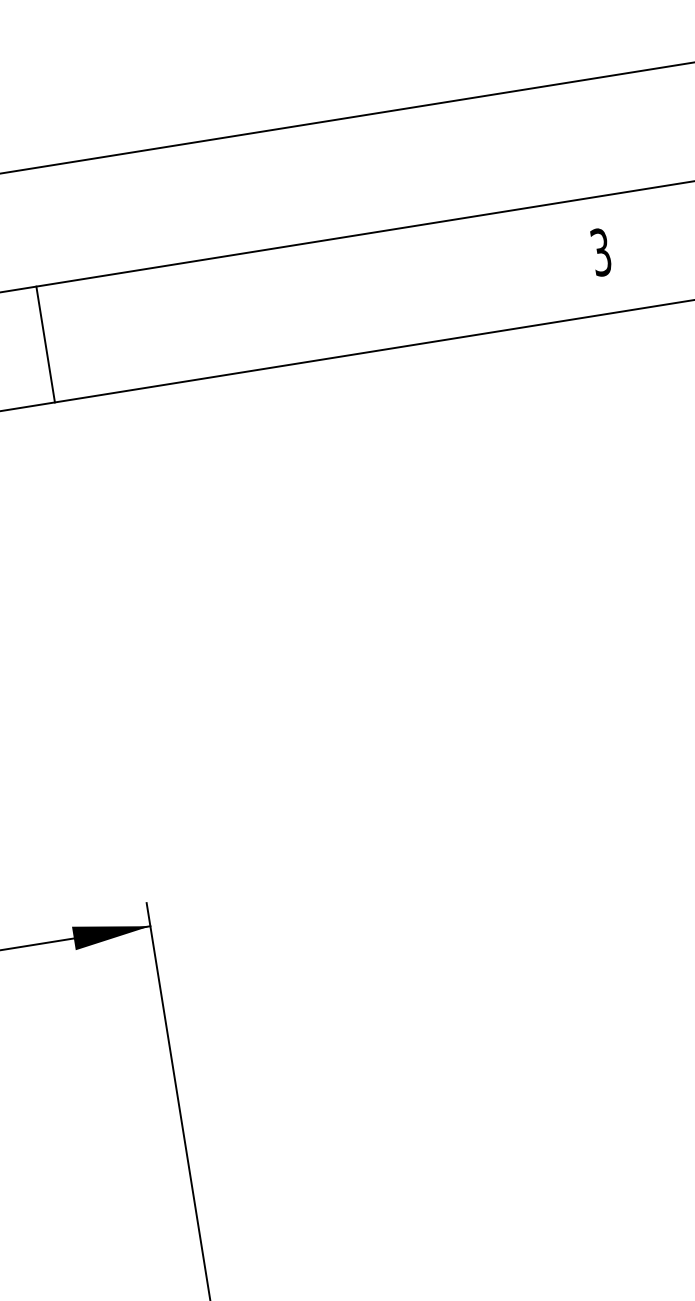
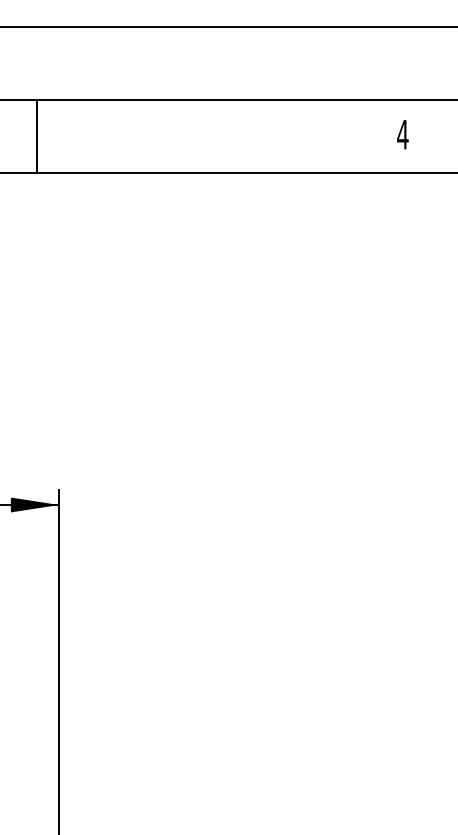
text: (600, 252) -> (402, 134), 3 -> 4
line: (46, 344) -> (37, 136), moved

